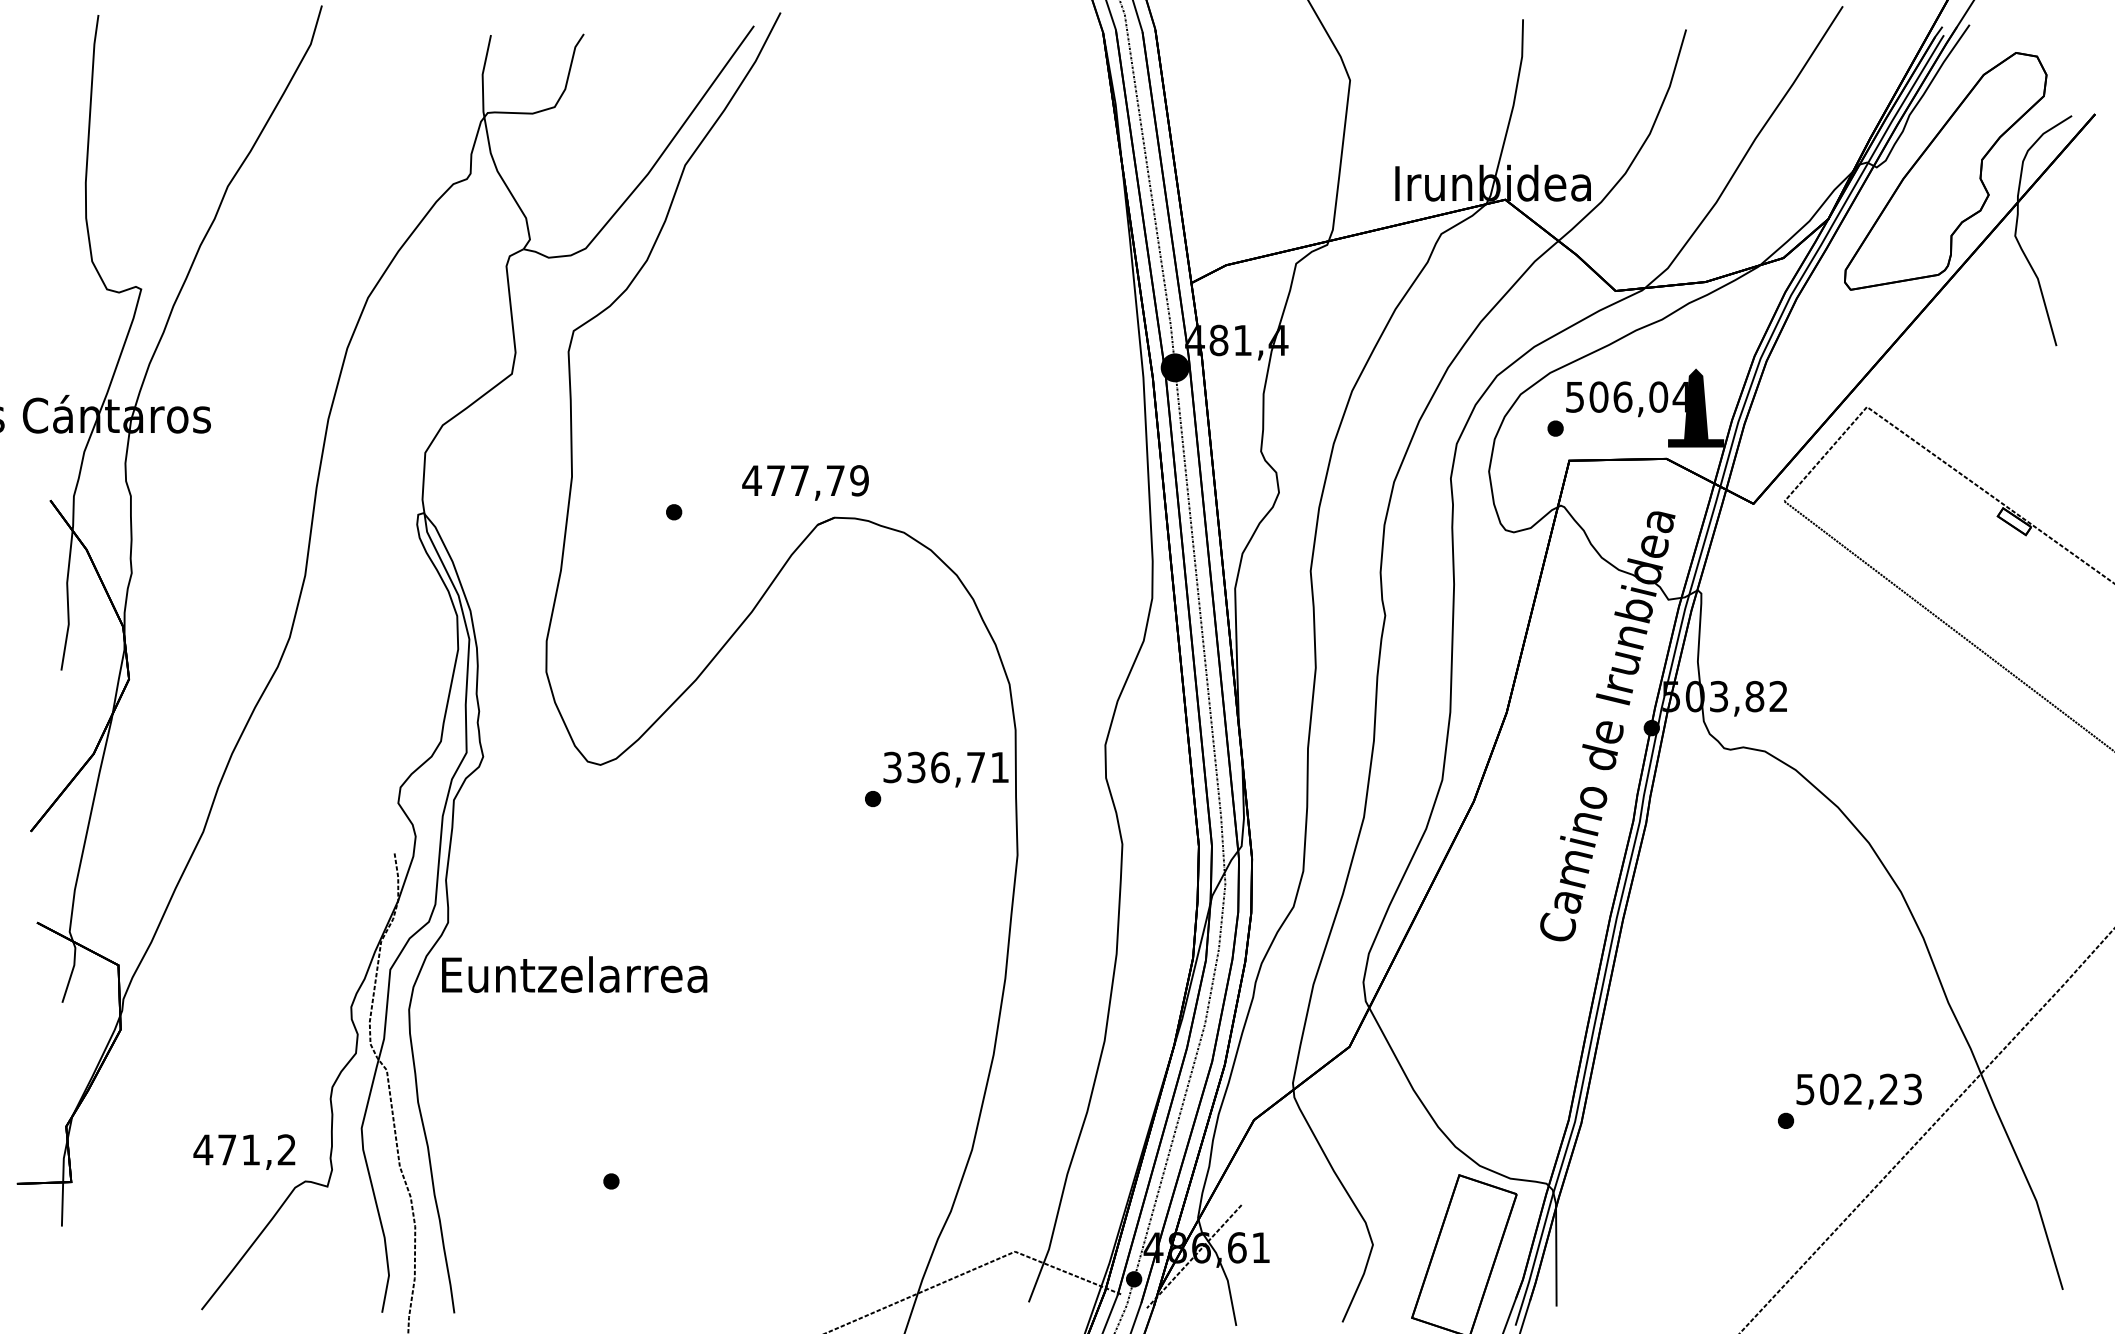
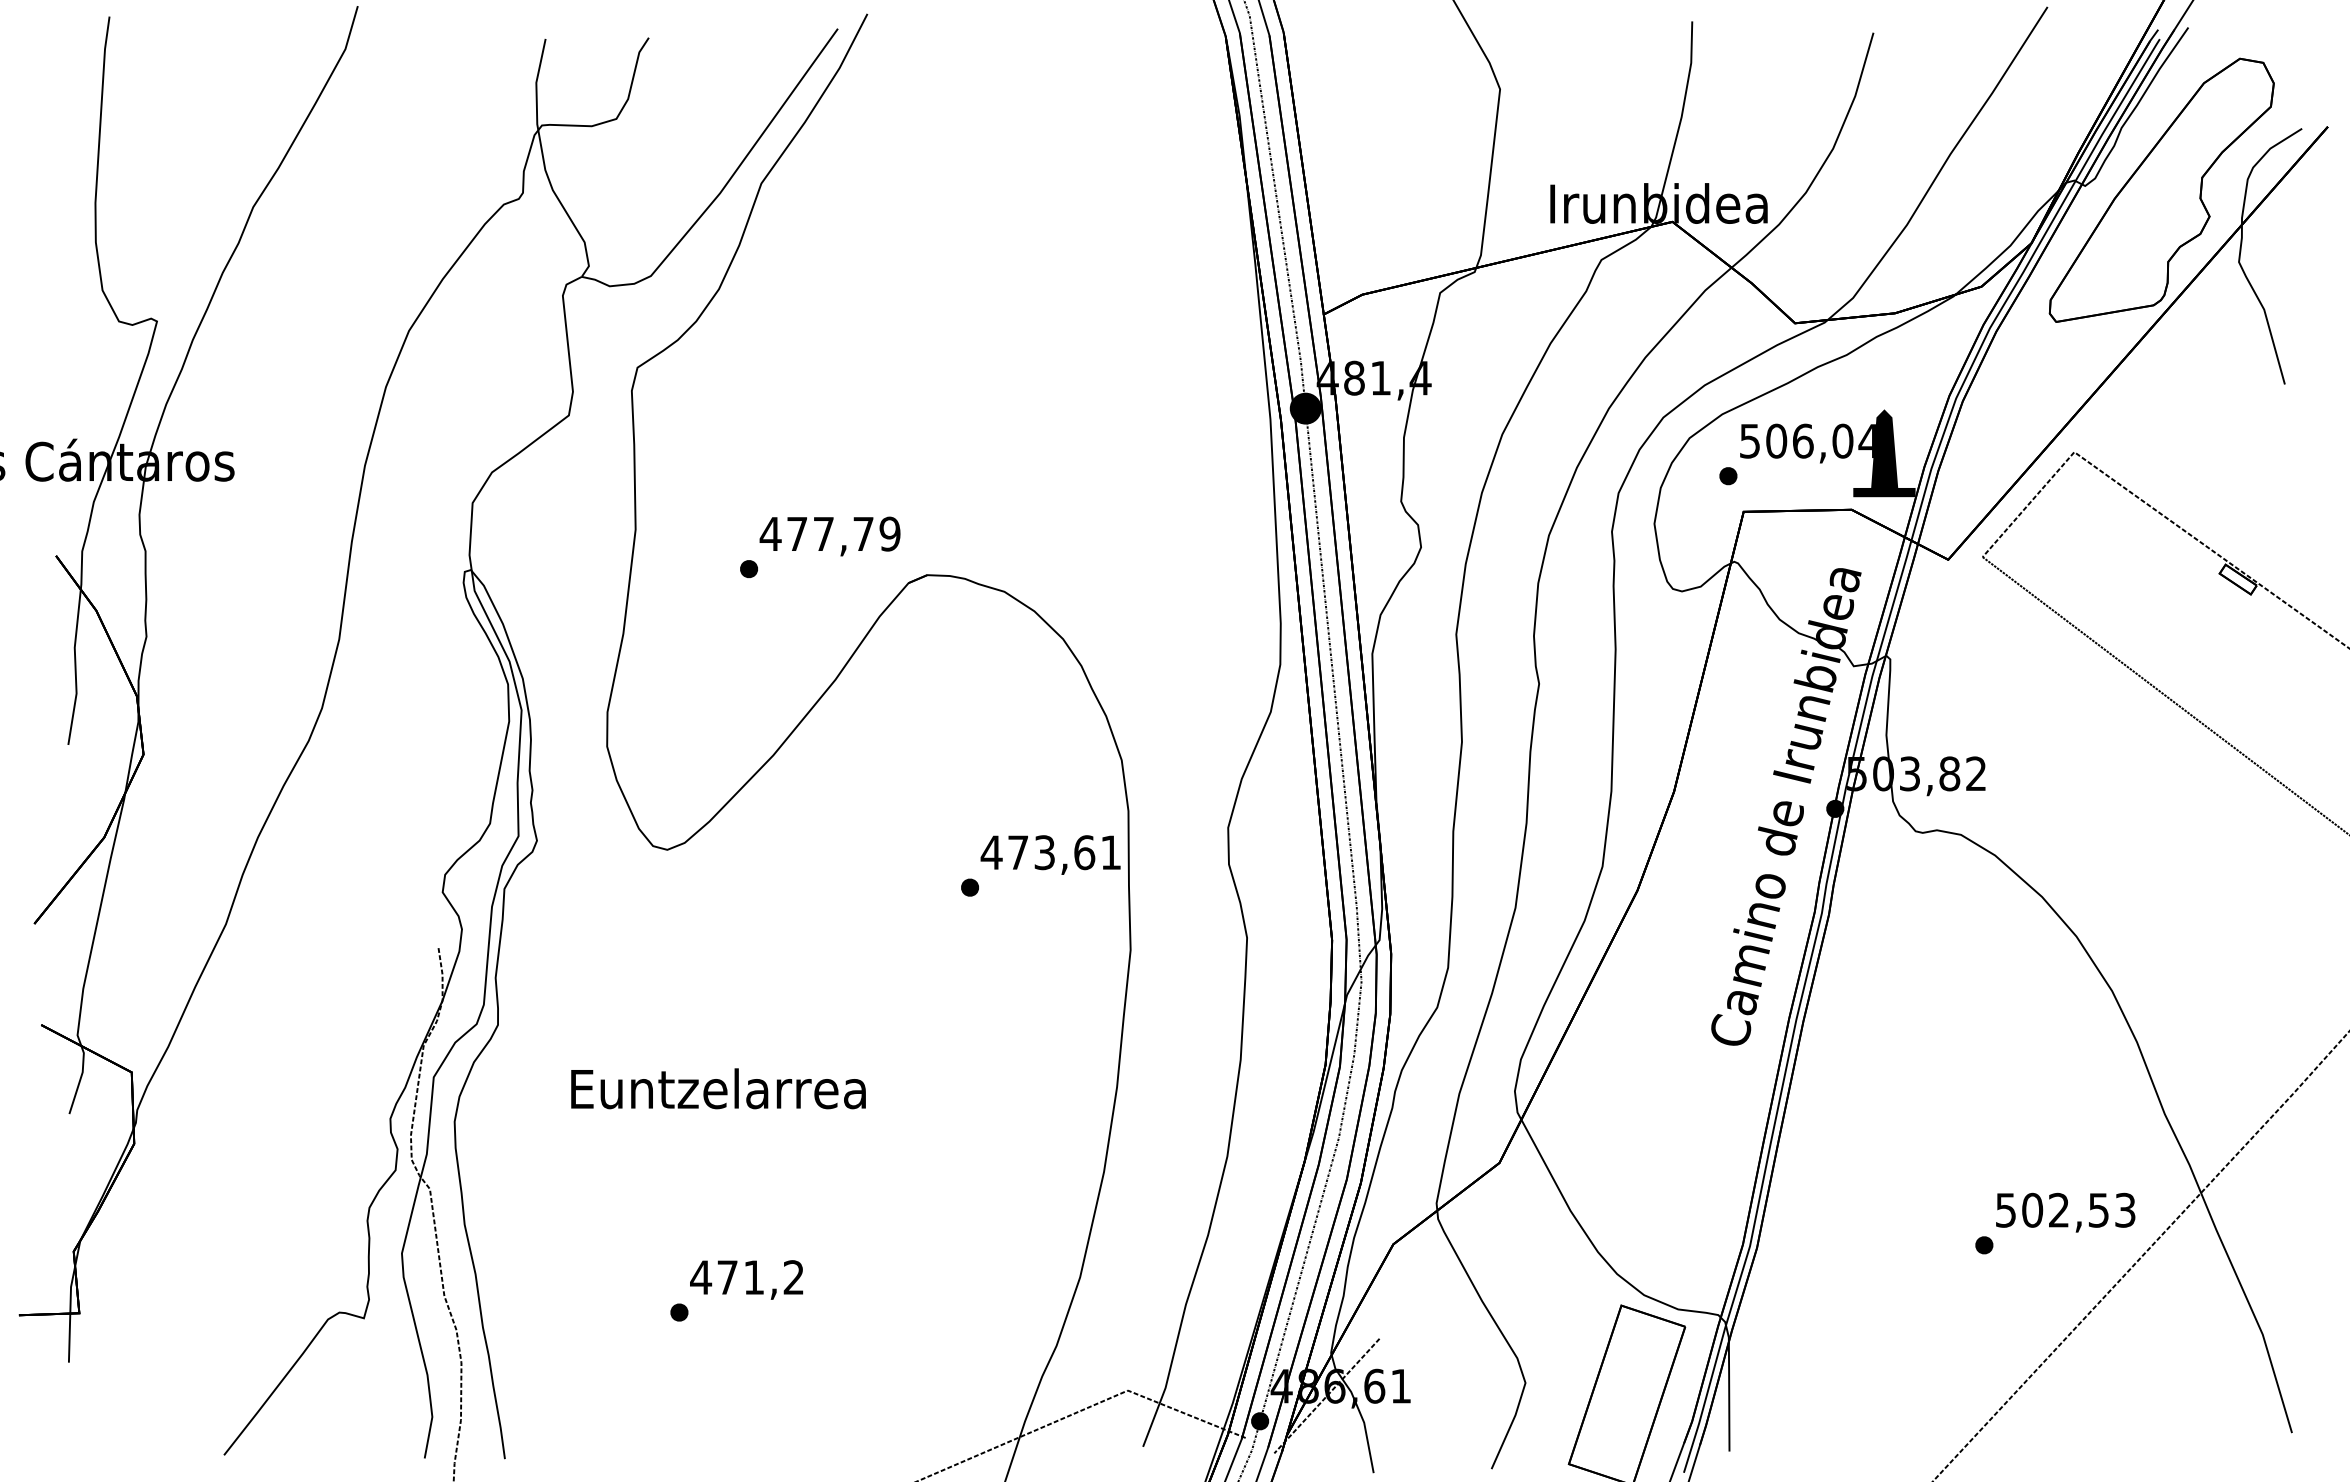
text: (805, 482) -> (829, 536), moved
text: (933, 767) -> (1037, 852), 336,71 -> 473,61
text: (574, 974) -> (718, 1088), moved
text: (1888, 1088) -> (2098, 1209), 502,23 -> 502,53
text: (244, 1151) -> (746, 1279), moved

